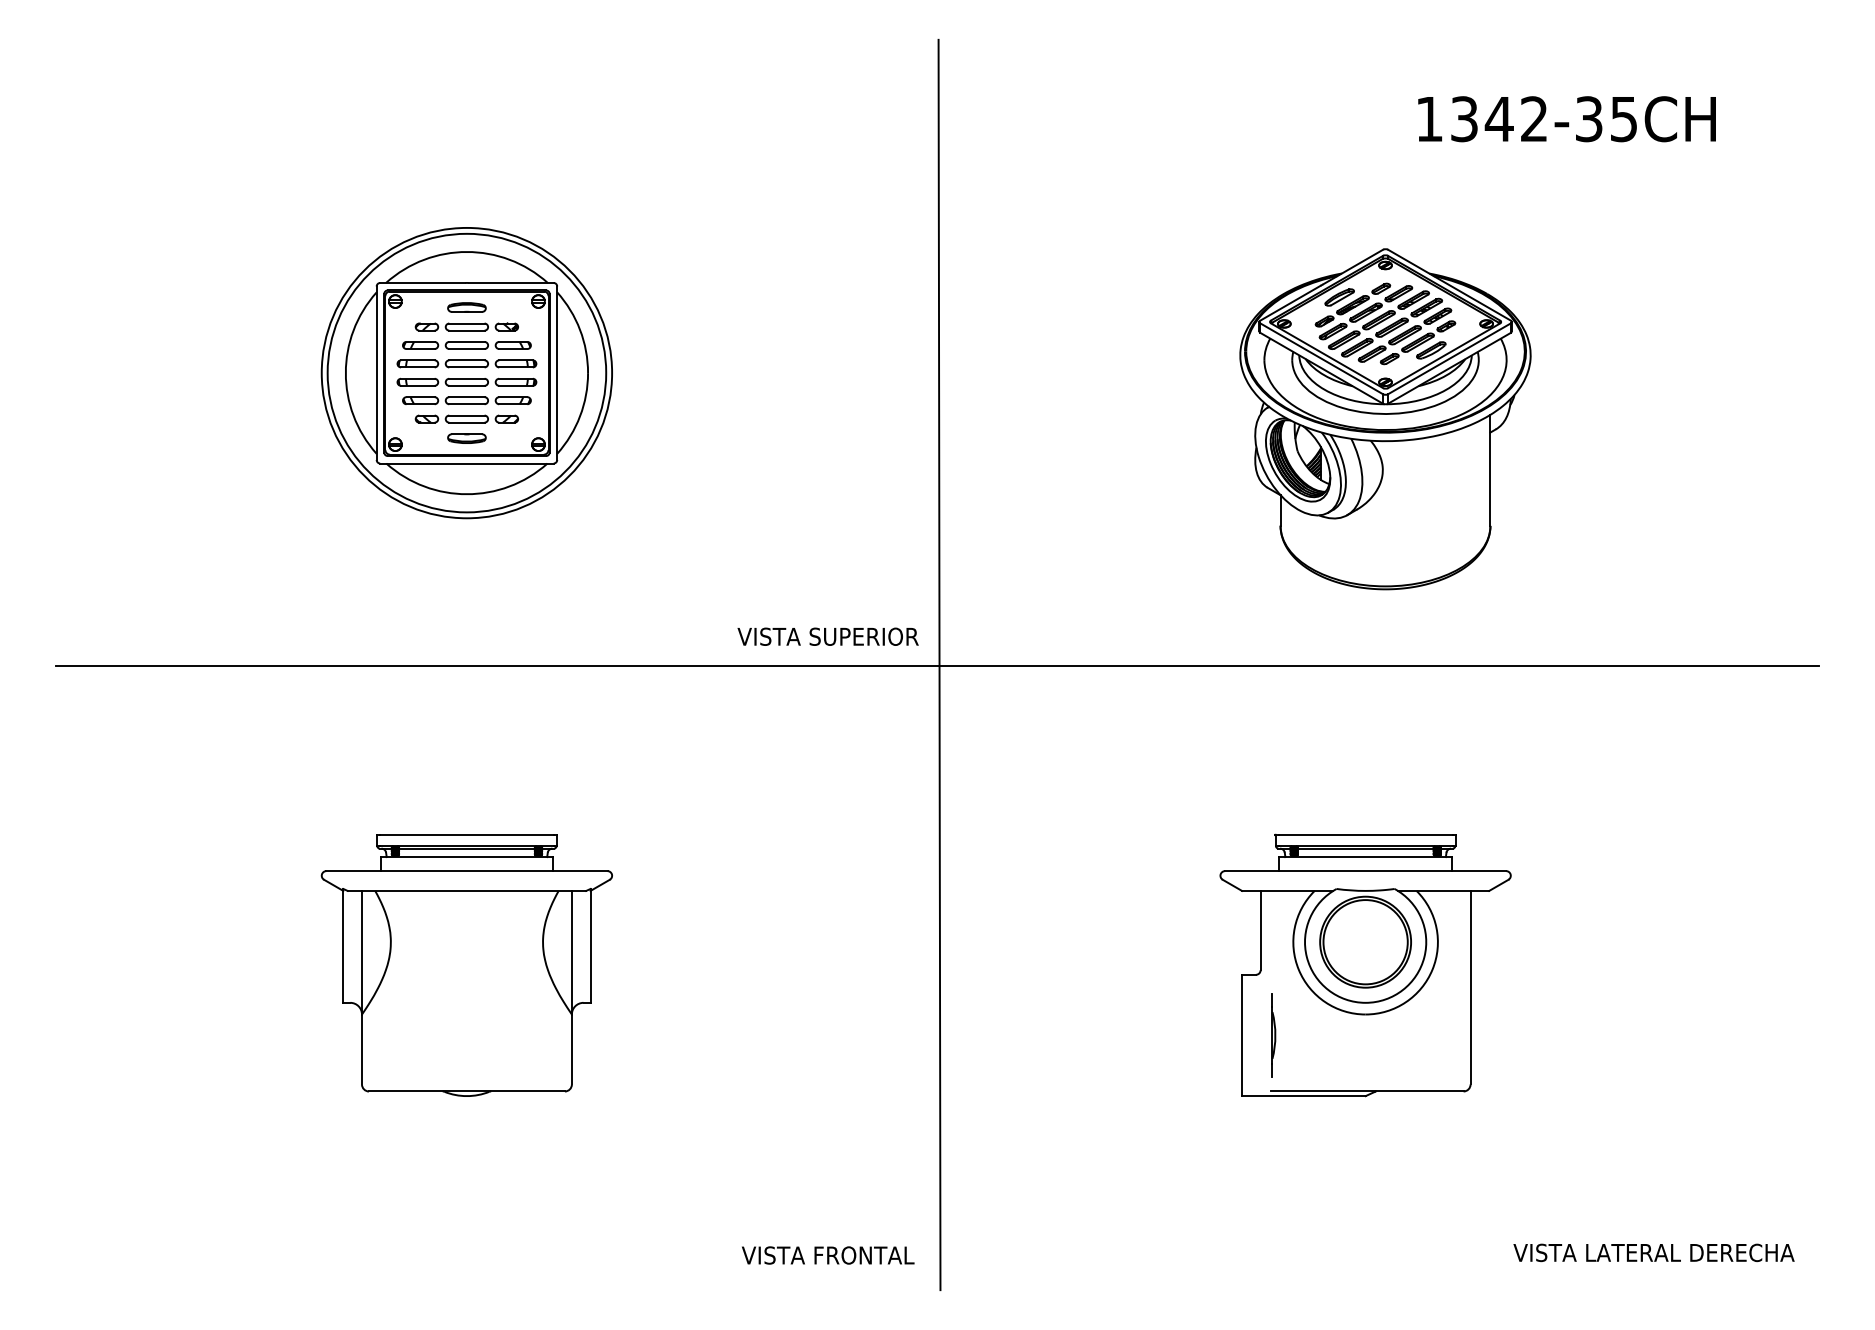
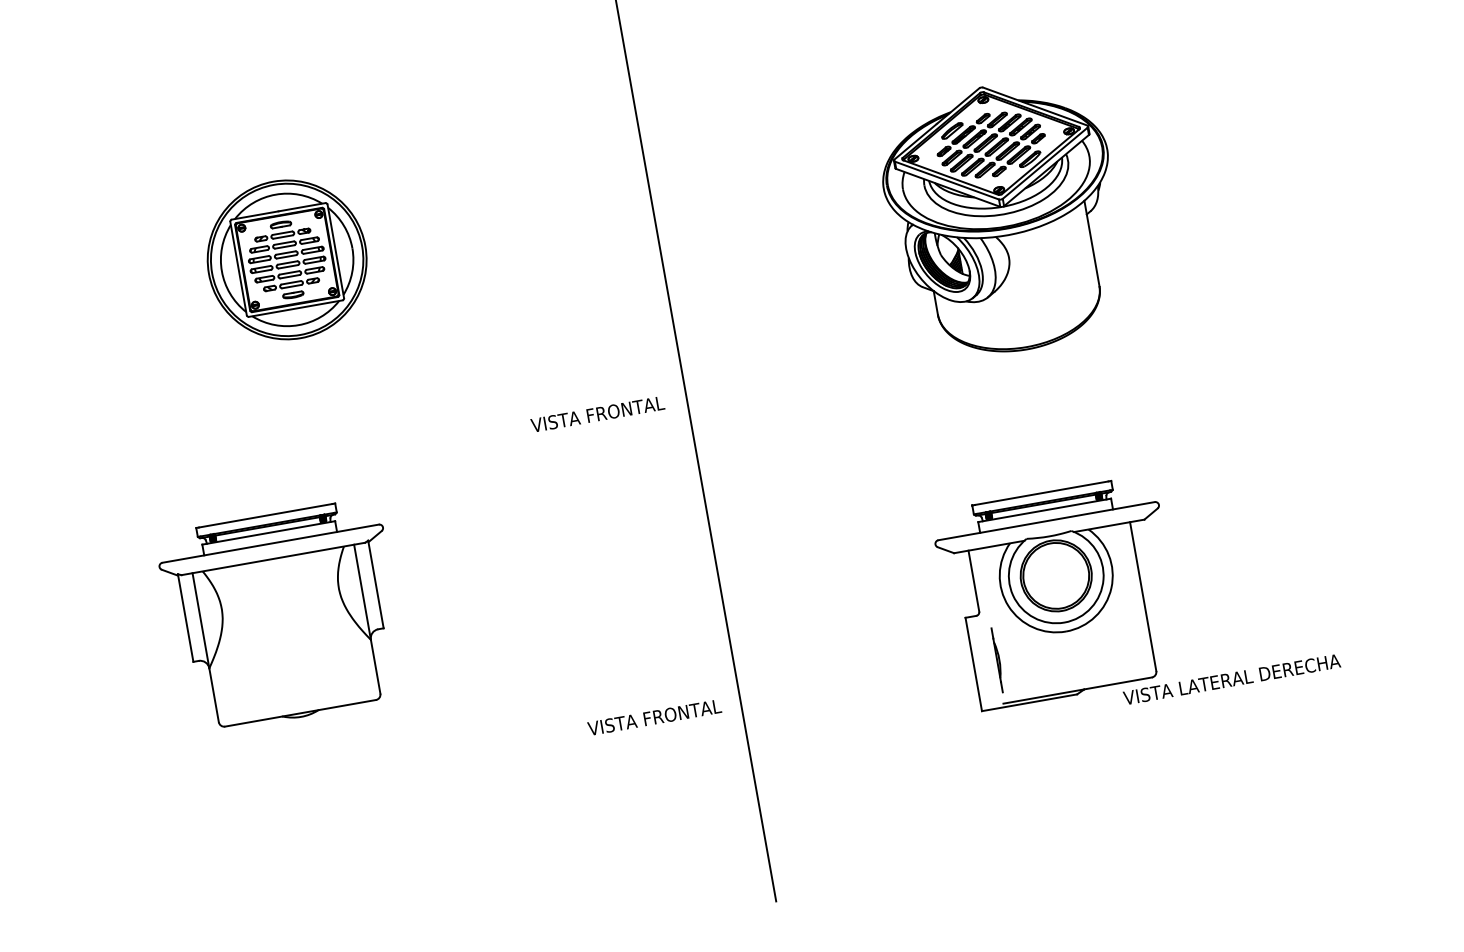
part: (466, 373) -> (286, 260), size x0.7
part: (1385, 419) -> (1004, 218), moved
text: (863, 636) -> (628, 408), VISTA SUPERIOR -> VISTA FRONTAL
line: (937, 666) -> (689, 421), removed
part: (466, 965) -> (283, 616), moved
text: (1653, 1252) -> (1231, 679), moved
text: (828, 1255) -> (654, 717), moved

